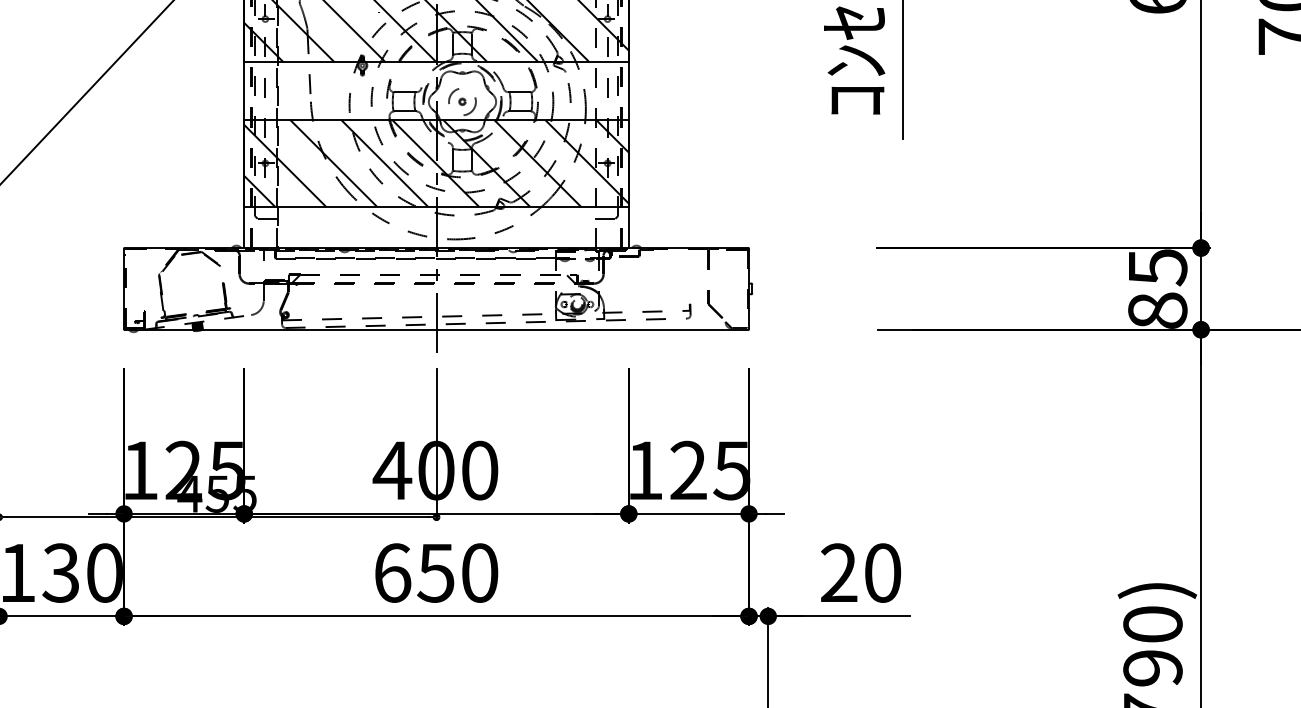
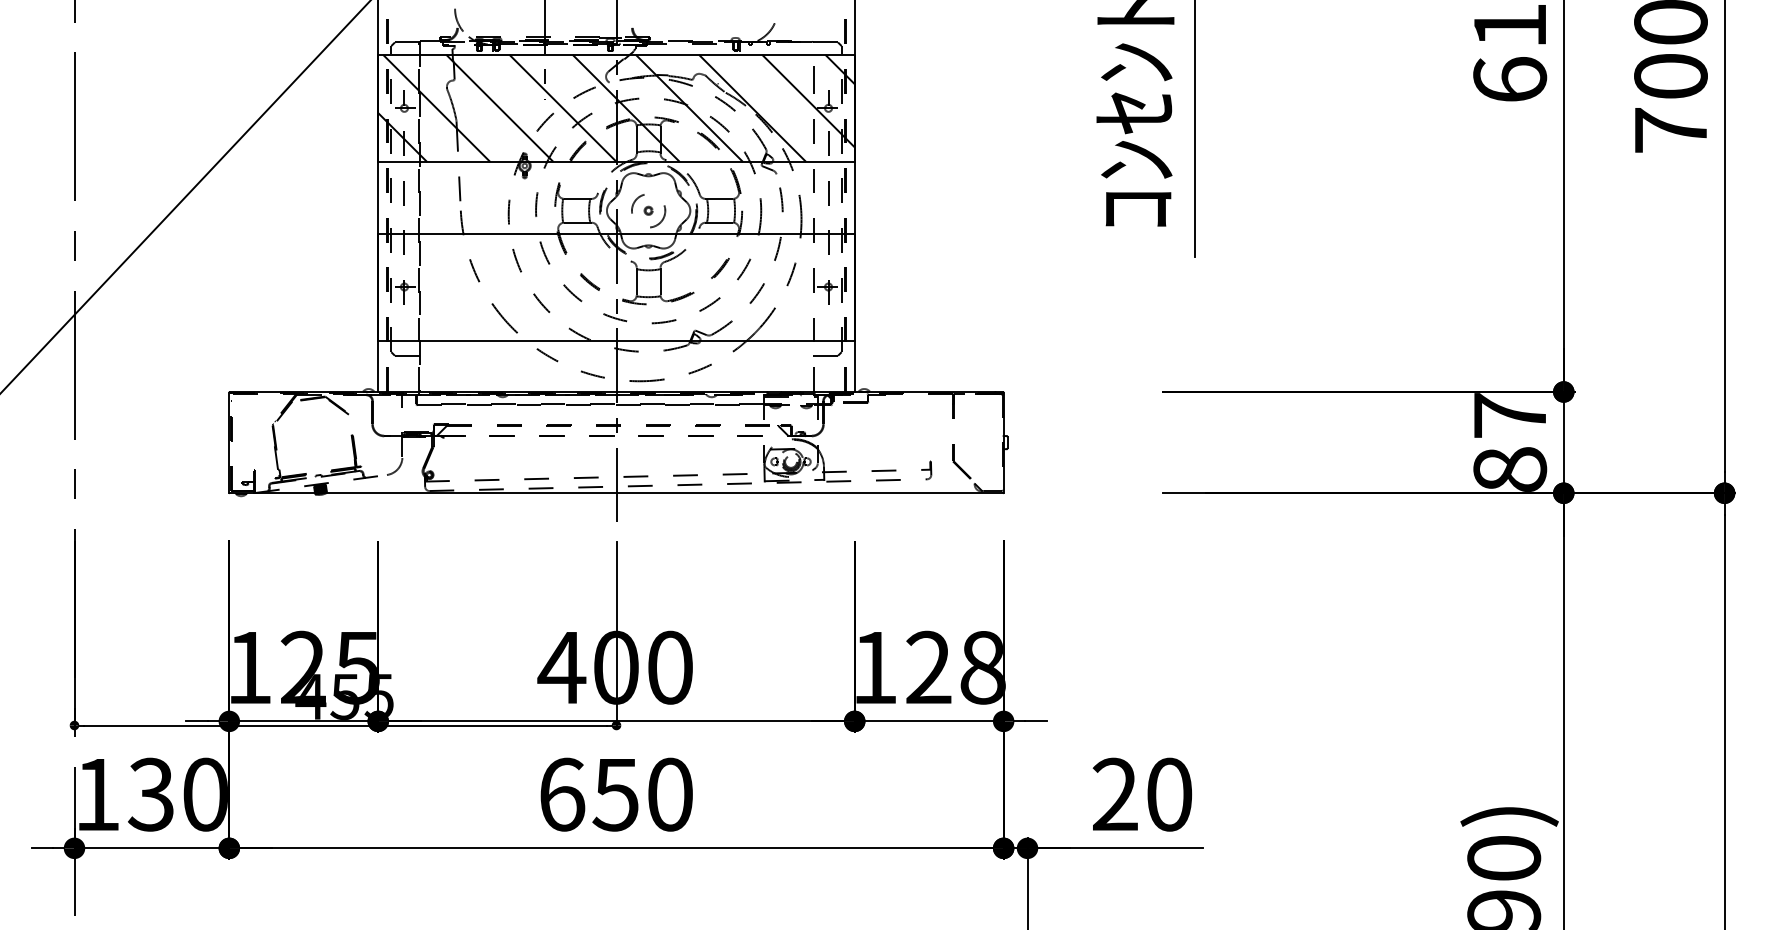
hatch: (436, 162) -> (616, 286), removed
text: (1158, 267) -> (1510, 416), 85 -> 87
text: (731, 470) -> (982, 667), 125 -> 128

